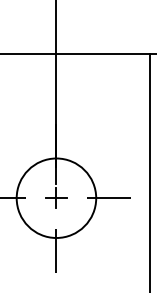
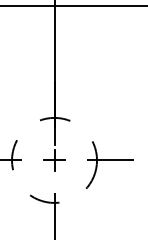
circle: (56, 198) -> (54, 160), solid -> dashed

